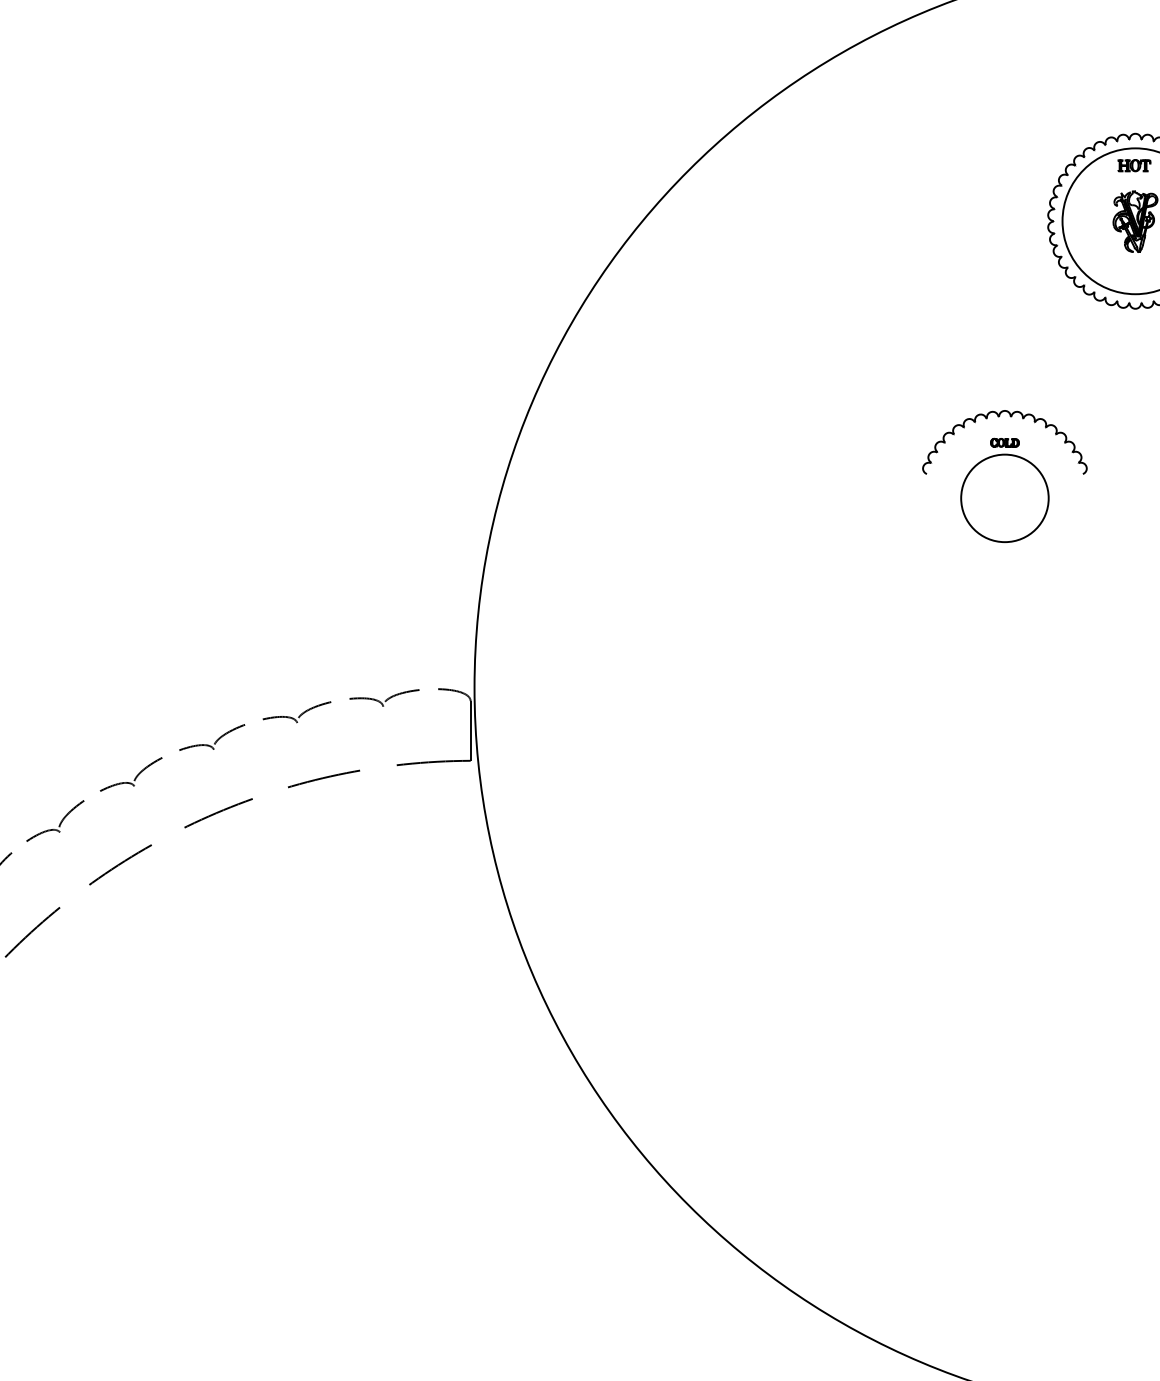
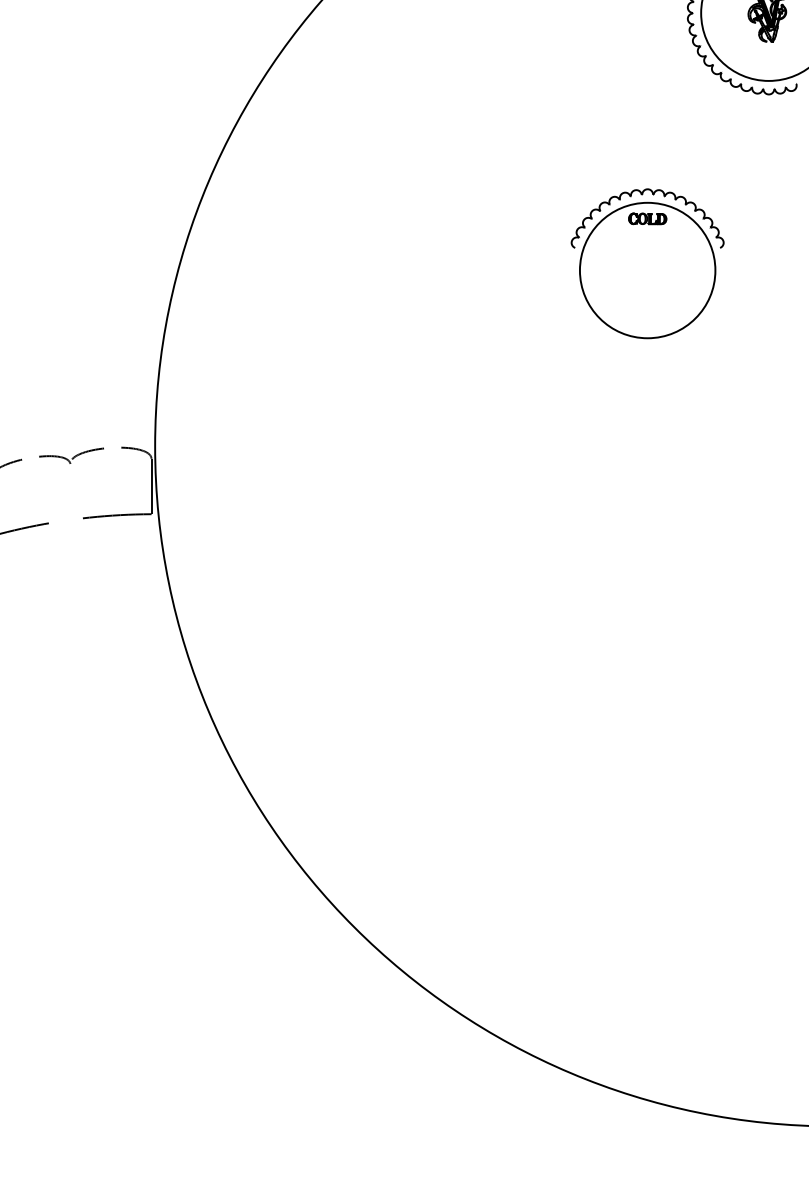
part: (1004, 442) -> (647, 218), size x1.43
circle: (1004, 498) -> (647, 270), size x1.67

